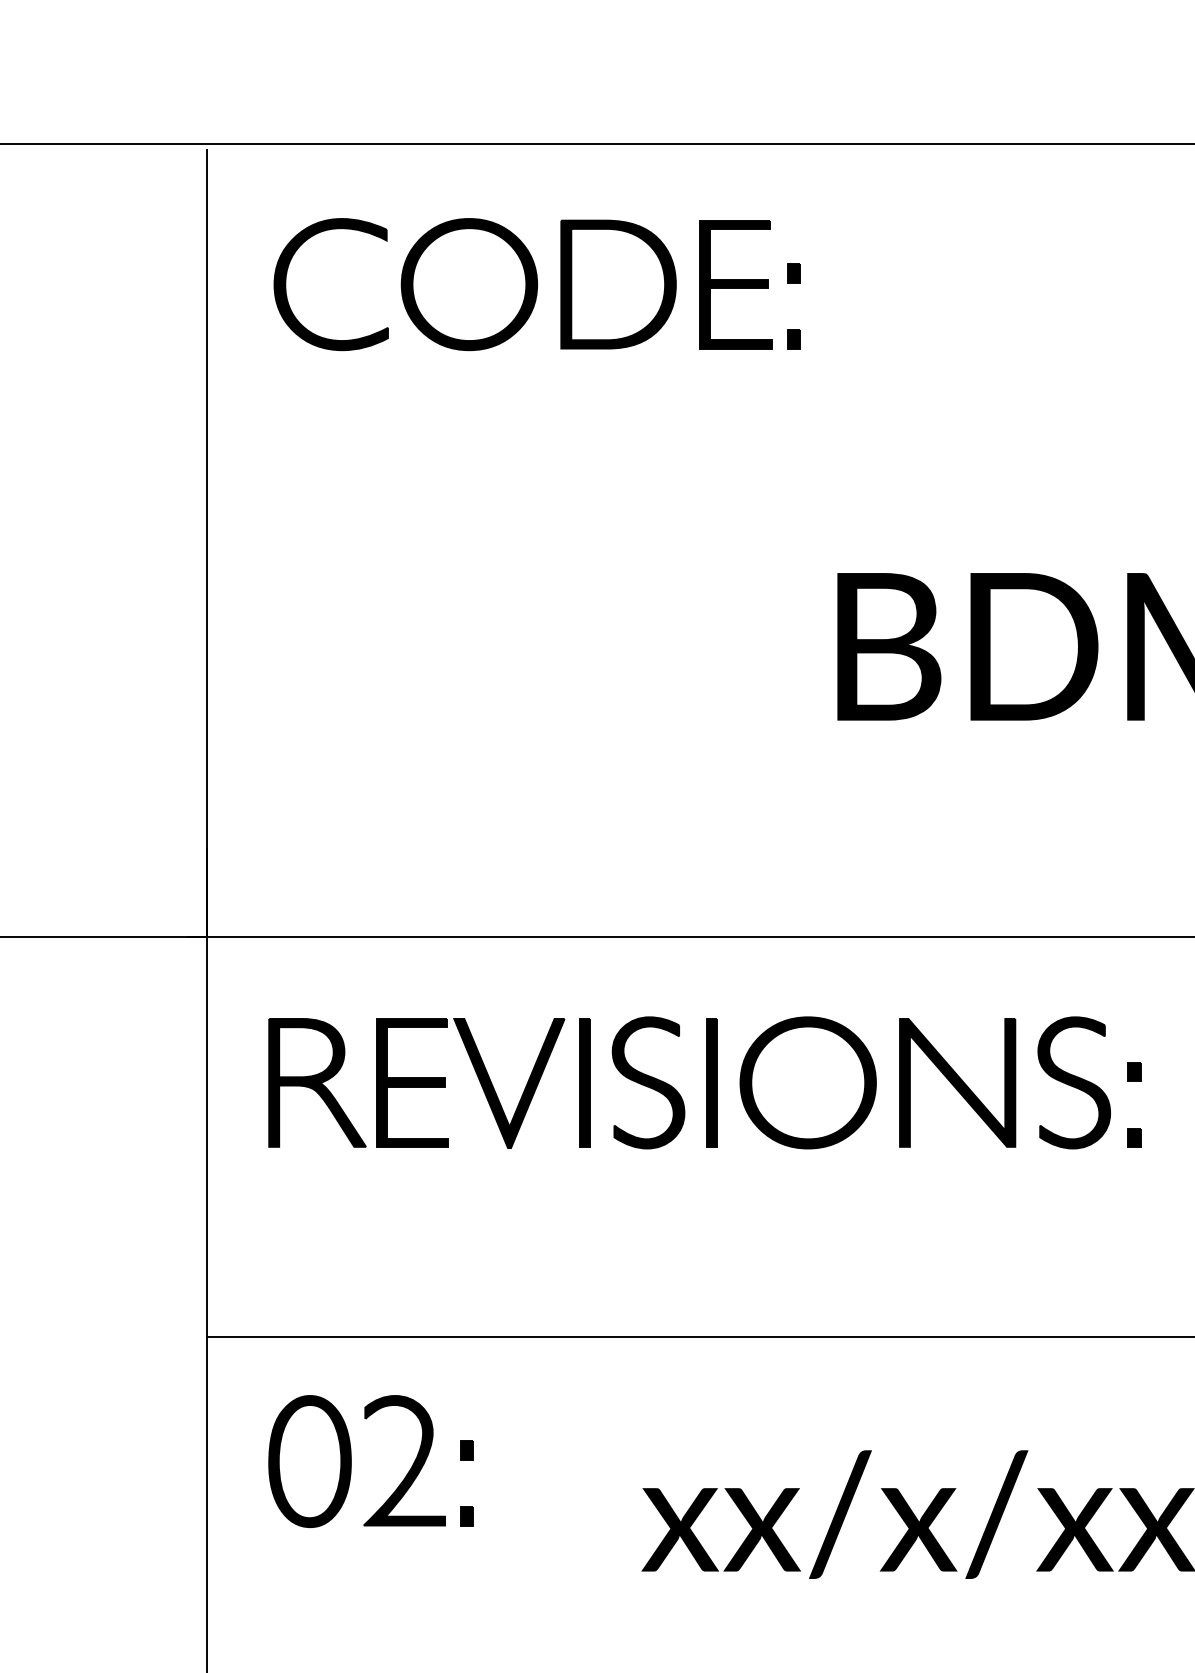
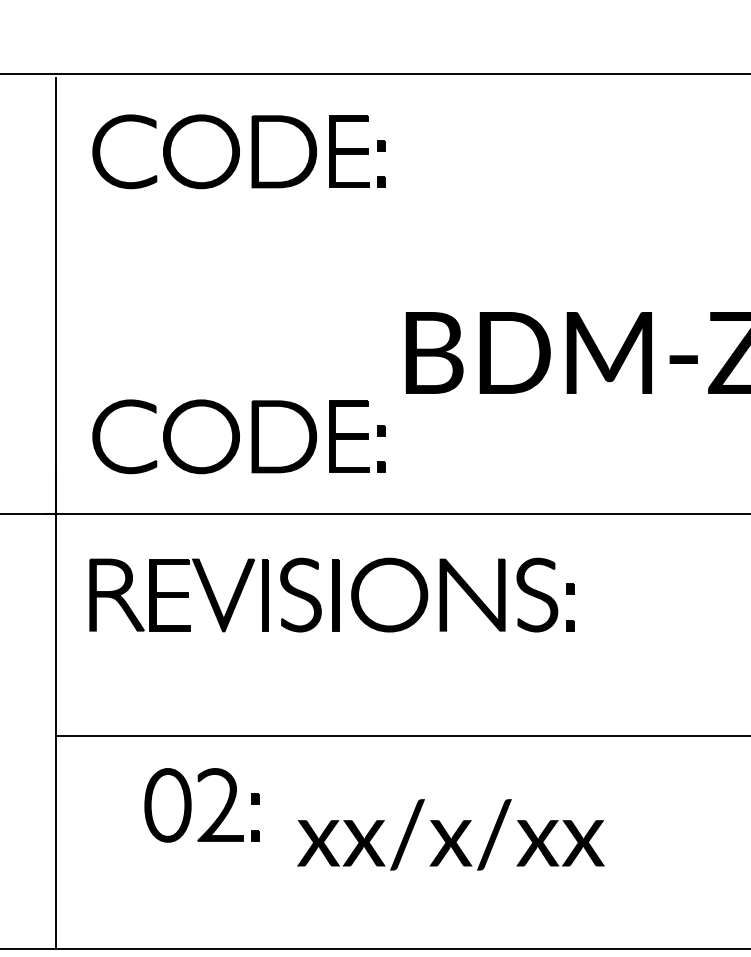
part: (536, 797) -> (238, 436), added
part: (352, 1461) -> (191, 805), moved

